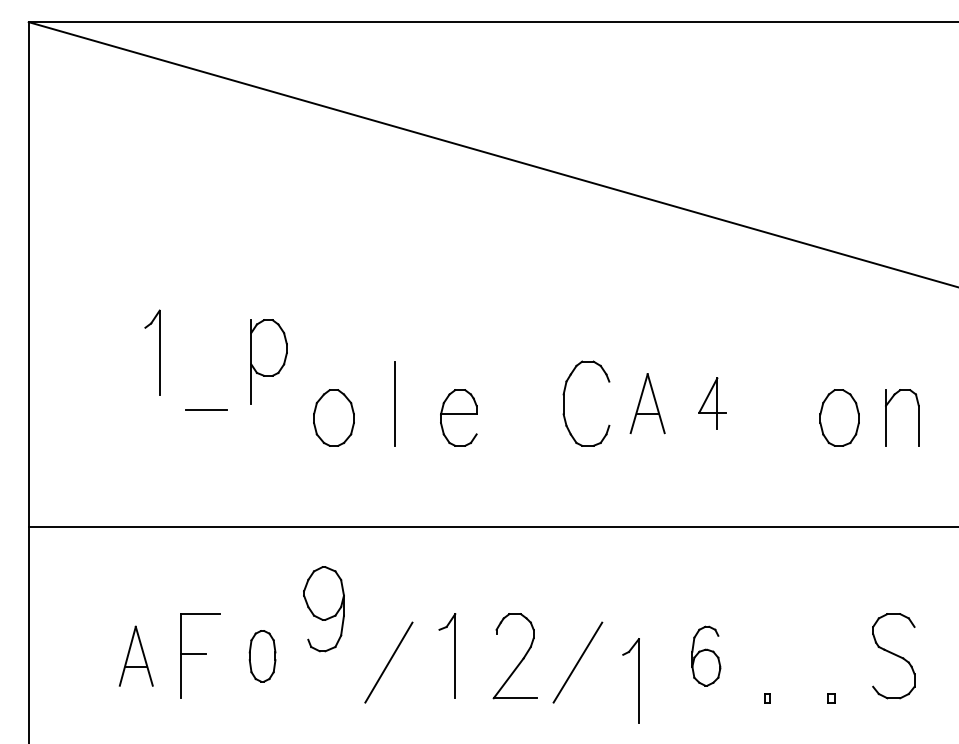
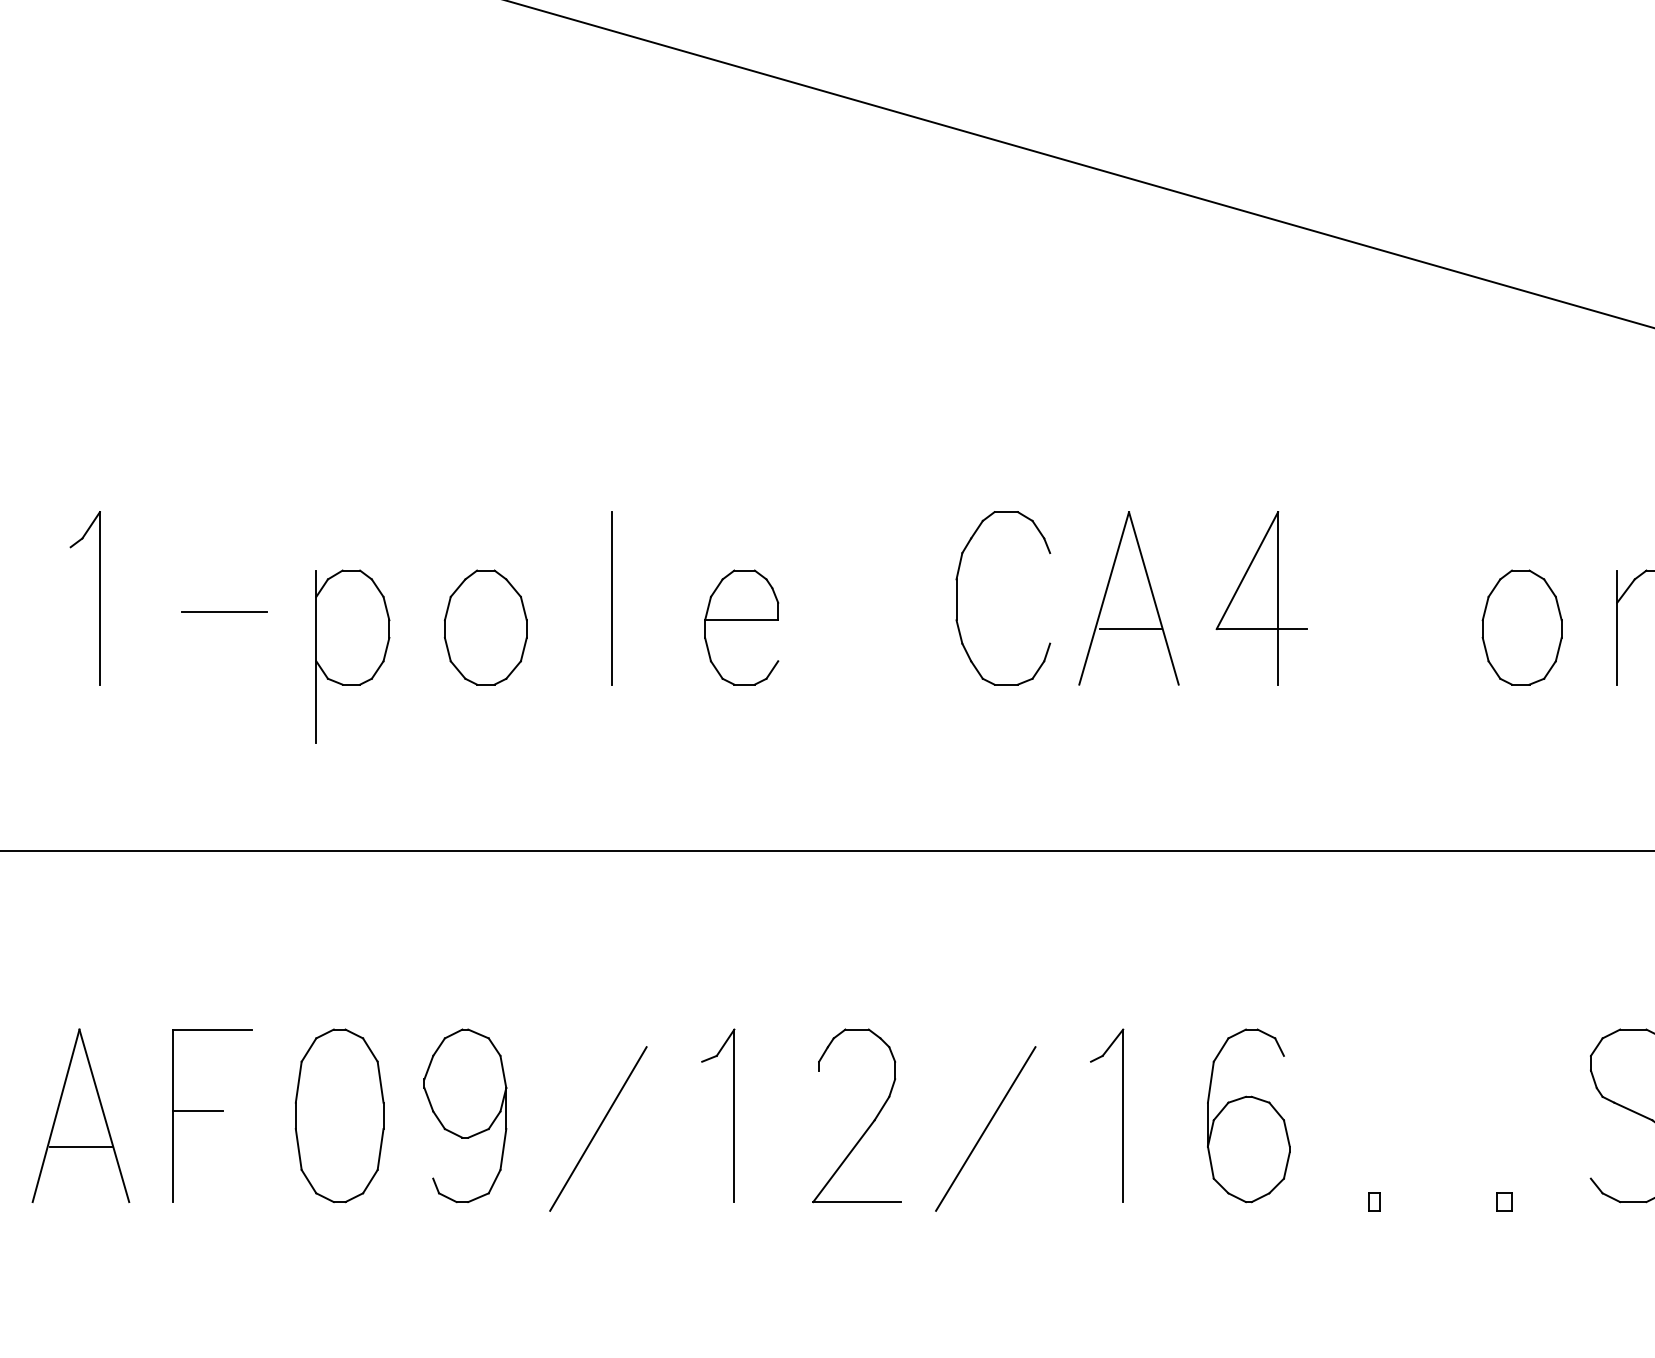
part: (159, 352) -> (99, 597), moved
part: (268, 361) -> (351, 655), moved
part: (647, 403) -> (1128, 597), size x1.43
part: (712, 403) -> (1261, 597), size x1.67
part: (323, 609) -> (464, 1116), moved
part: (135, 656) -> (78, 1116), size x1.43
part: (262, 656) -> (339, 1116), size x1.67
part: (706, 656) -> (1249, 1116), size x1.43
part: (638, 680) -> (1122, 1114), moved

